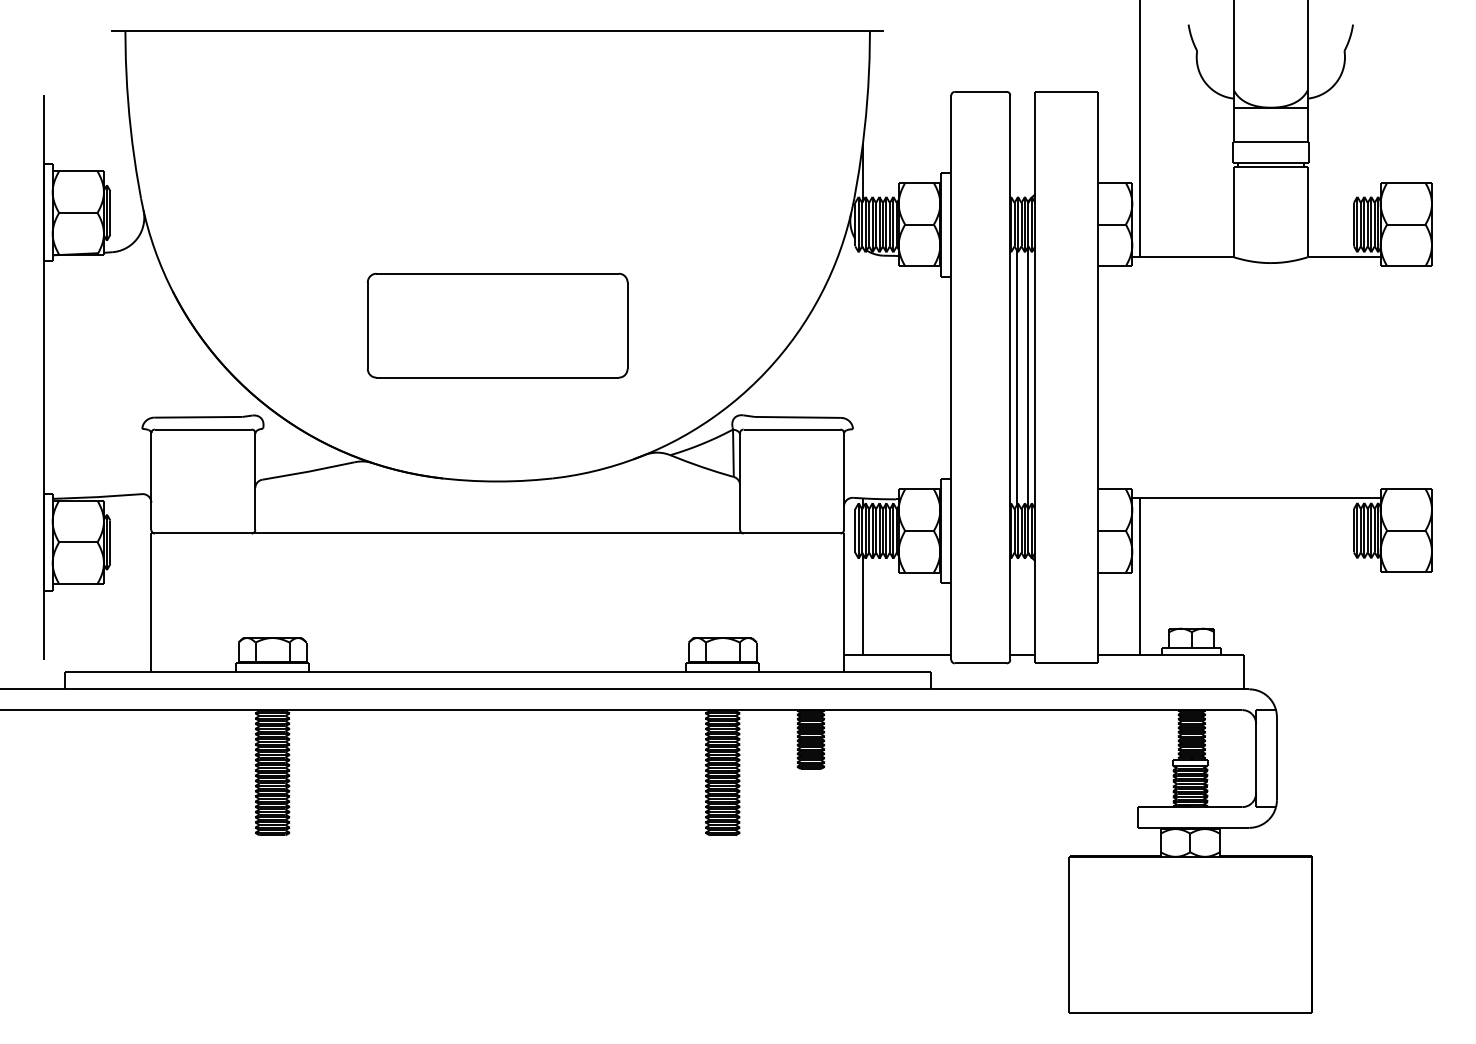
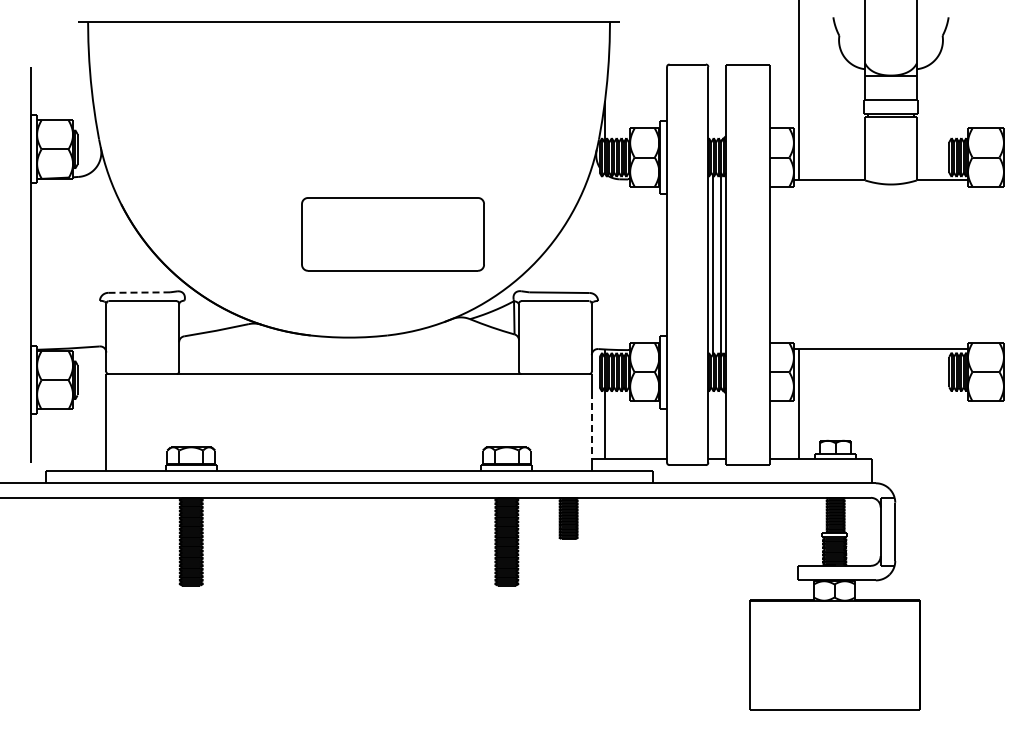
part: (496, 325) -> (392, 234), moved
line: (198, 417) -> (139, 292), solid -> dashed
line: (843, 612) -> (591, 429), solid -> dashed

